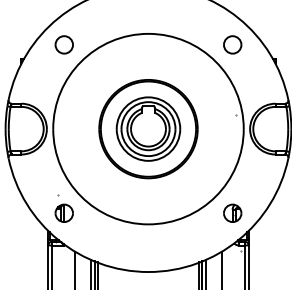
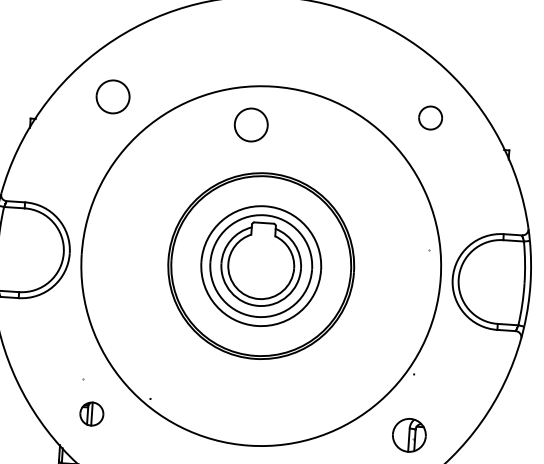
part: (232, 44) -> (430, 117), size x0.7
part: (137, 54) -> (249, 124), added
part: (63, 212) -> (90, 412), size x0.7

